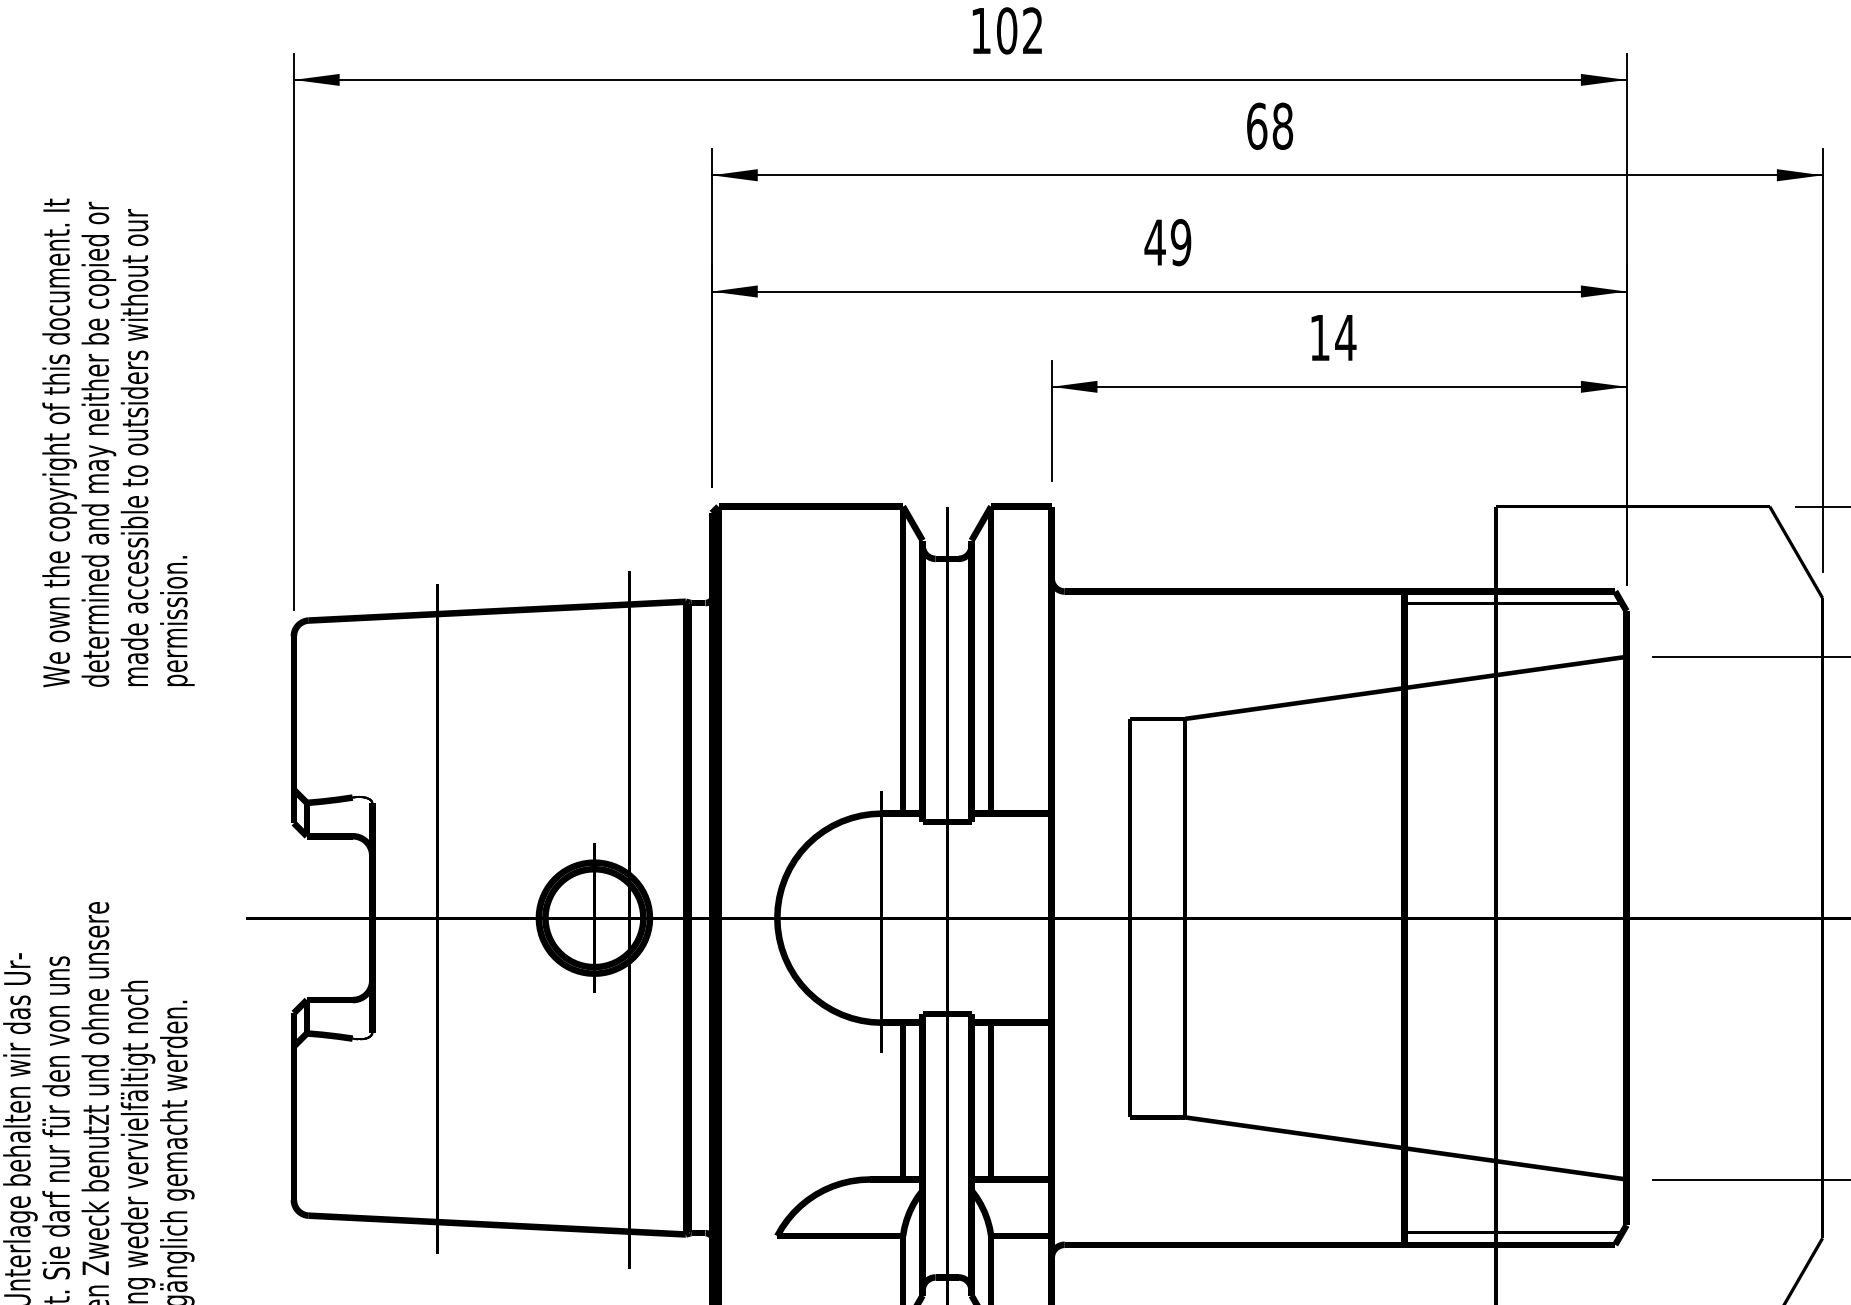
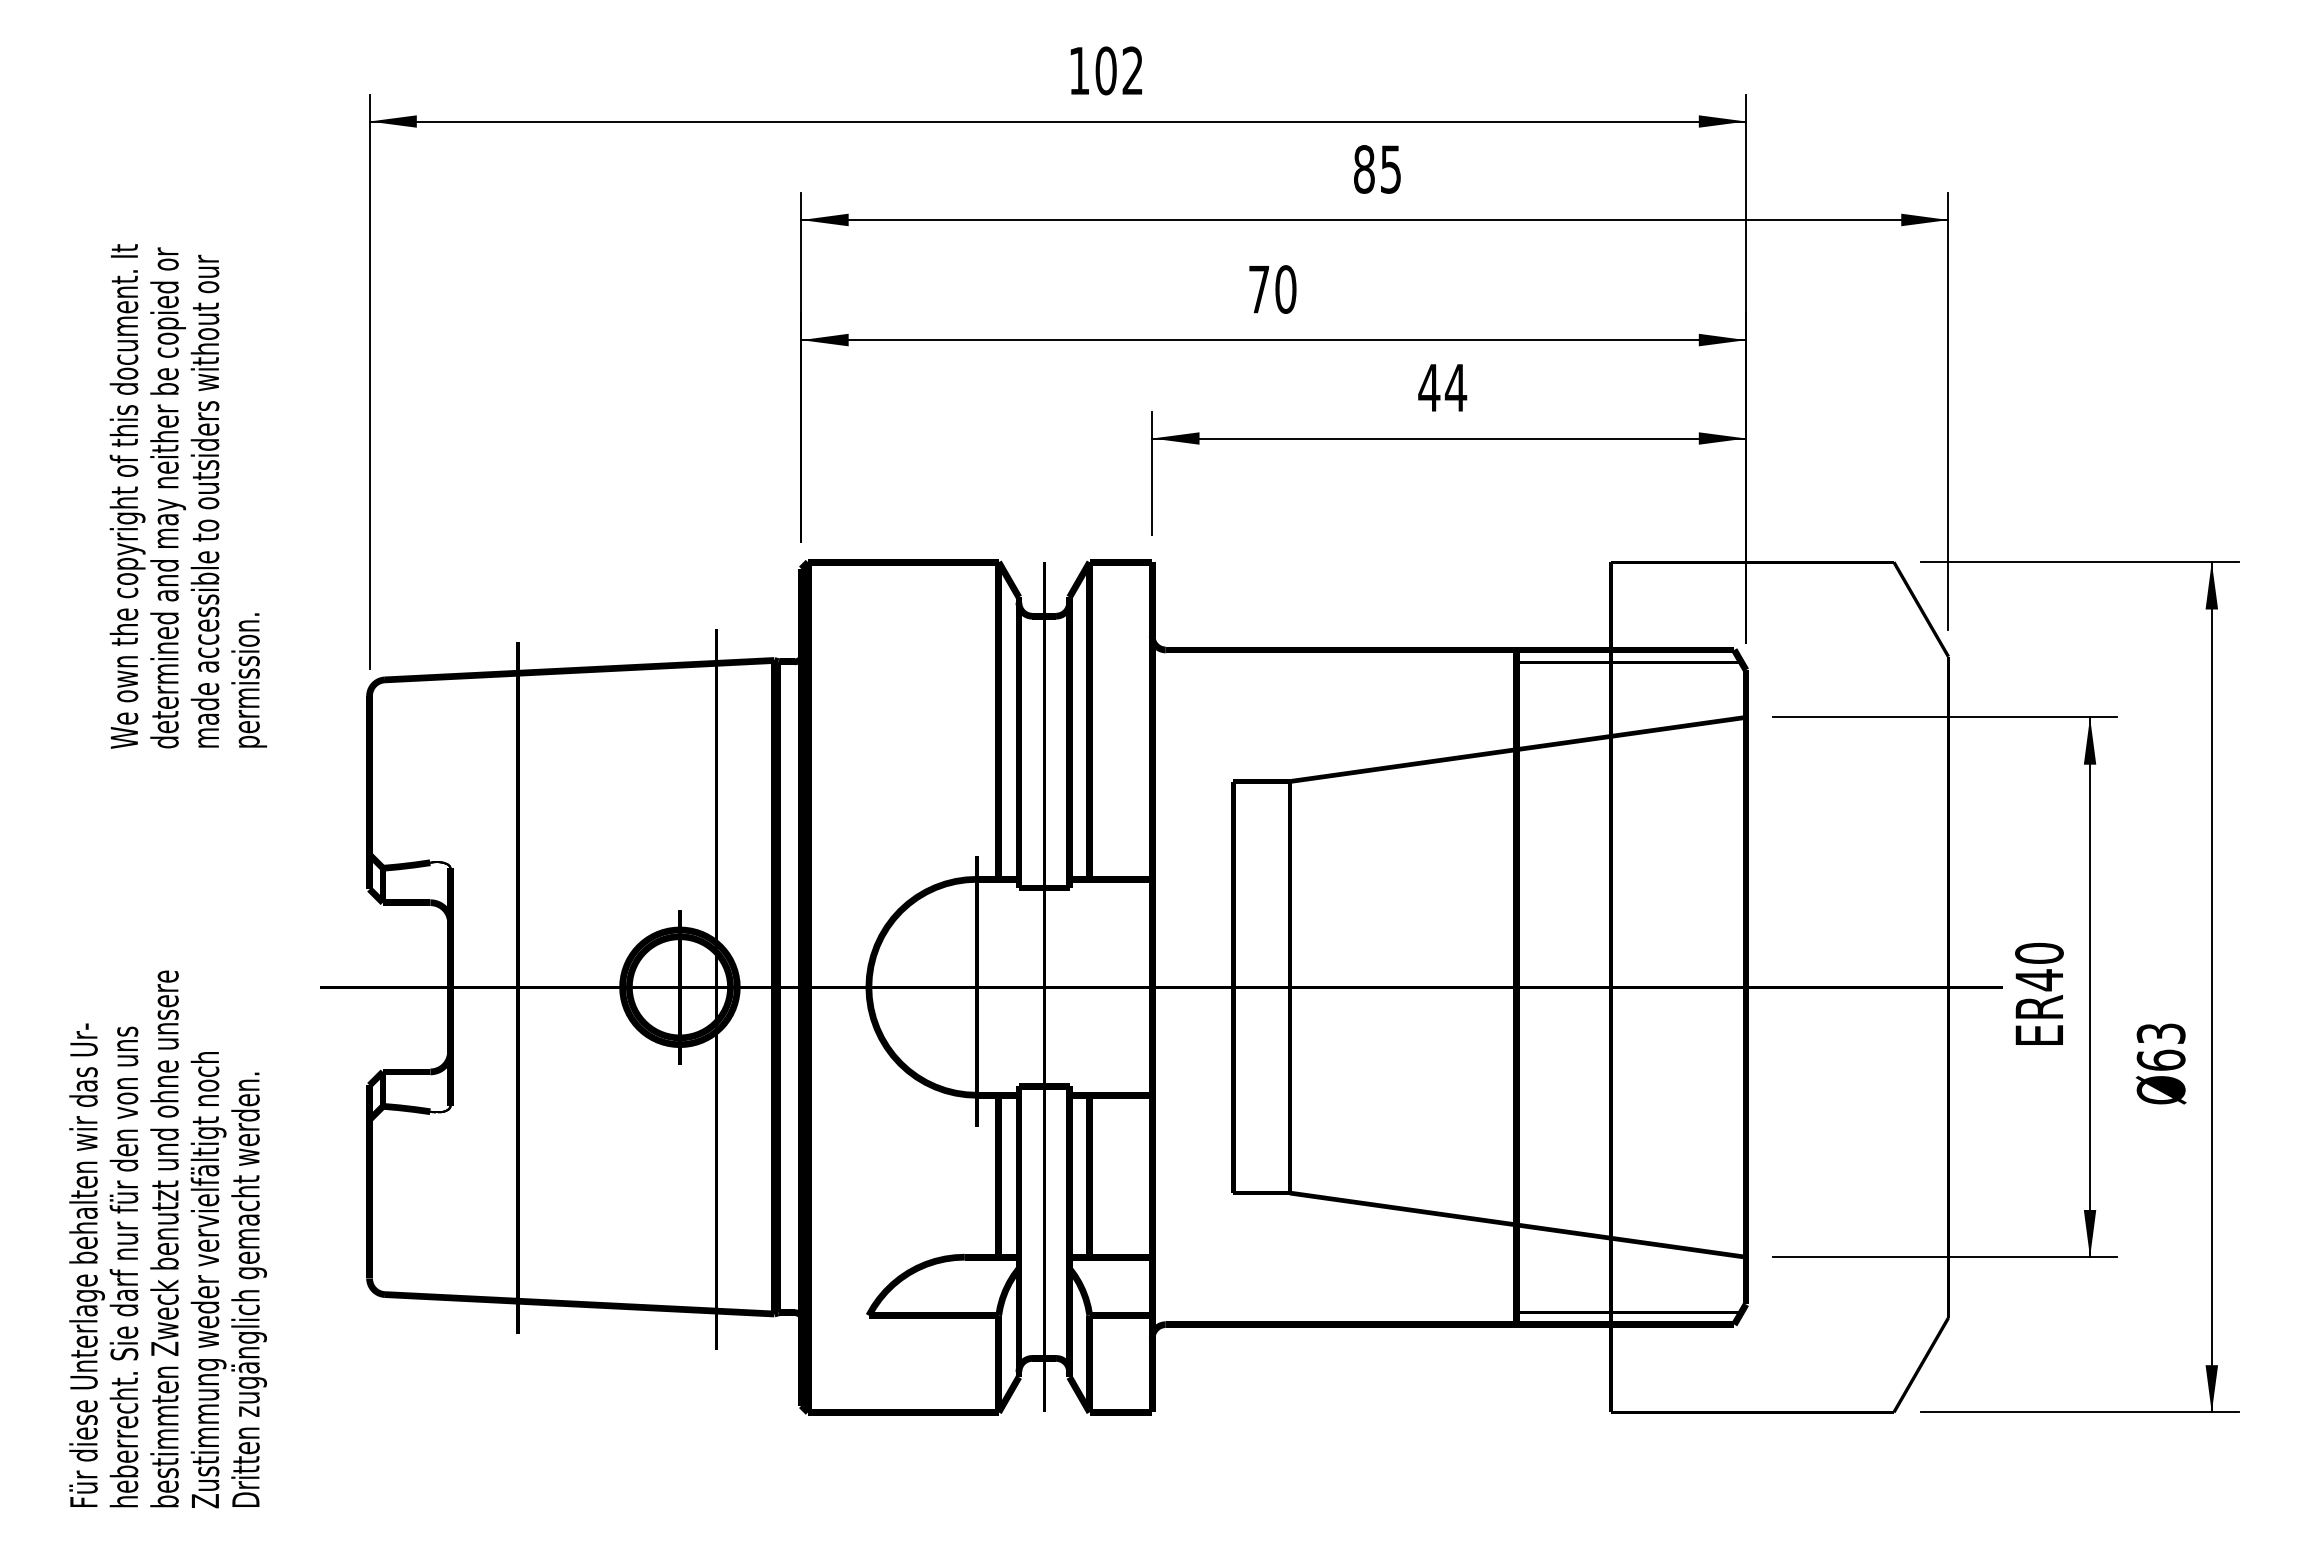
text: (1269, 126) -> (1377, 169), 68 -> 85
text: (1168, 242) -> (1272, 289), 49 -> 70
text: (1320, 337) -> (1429, 387), 14 -> 44

